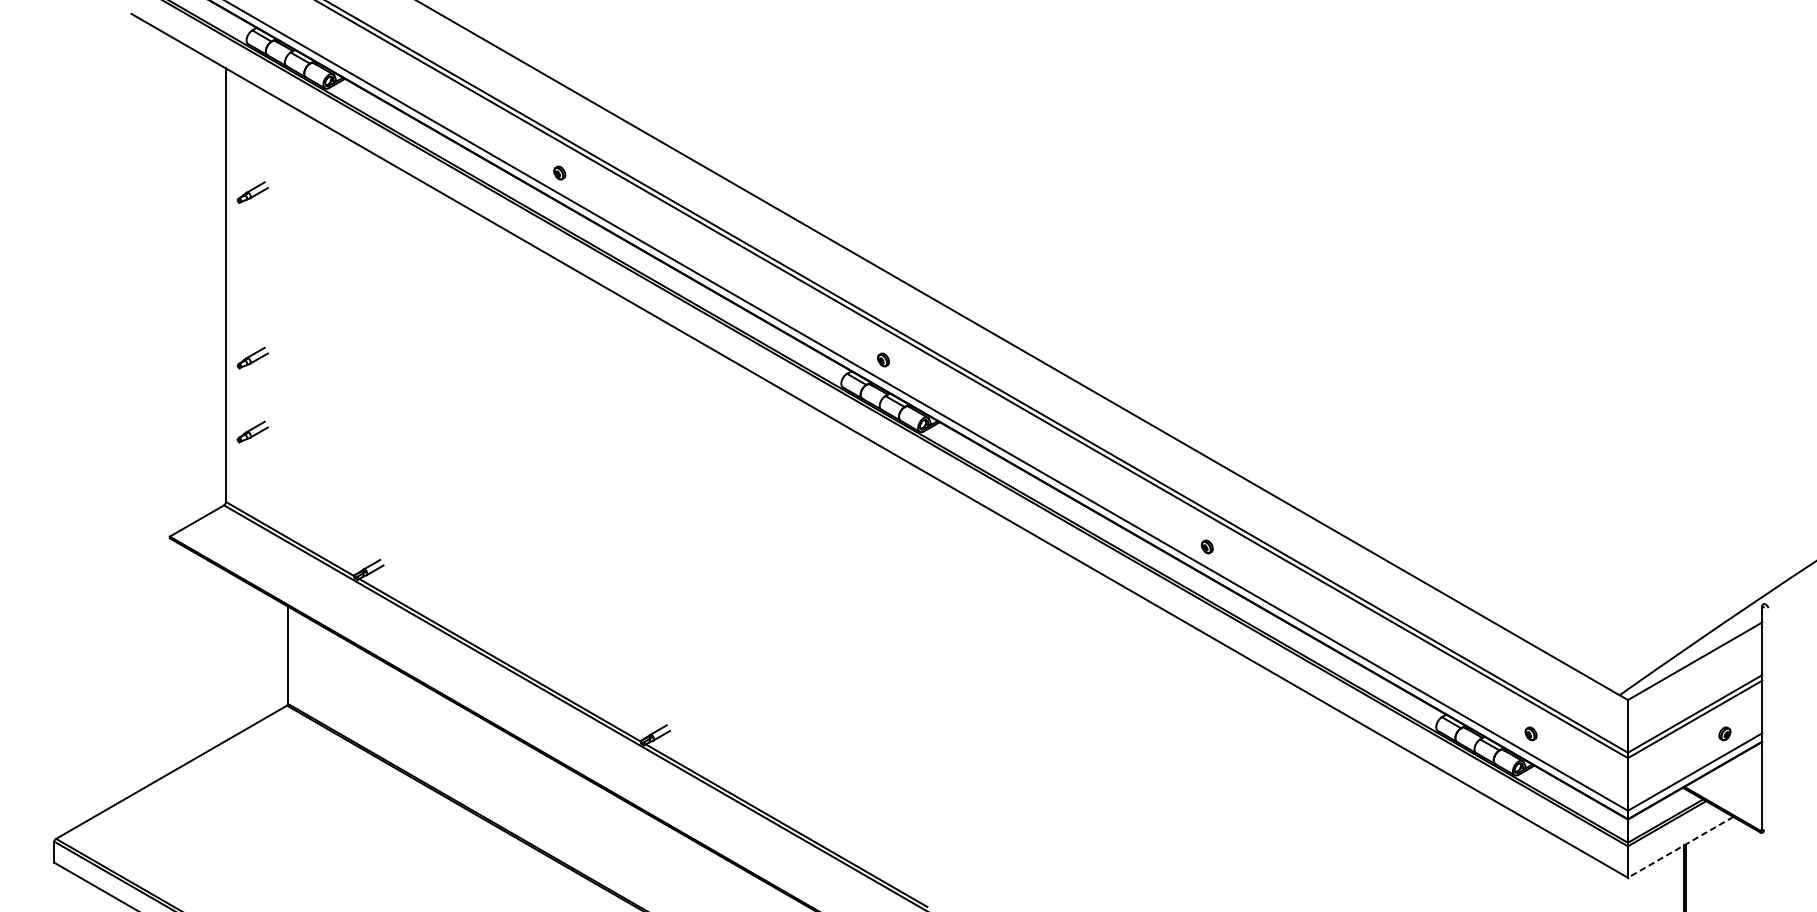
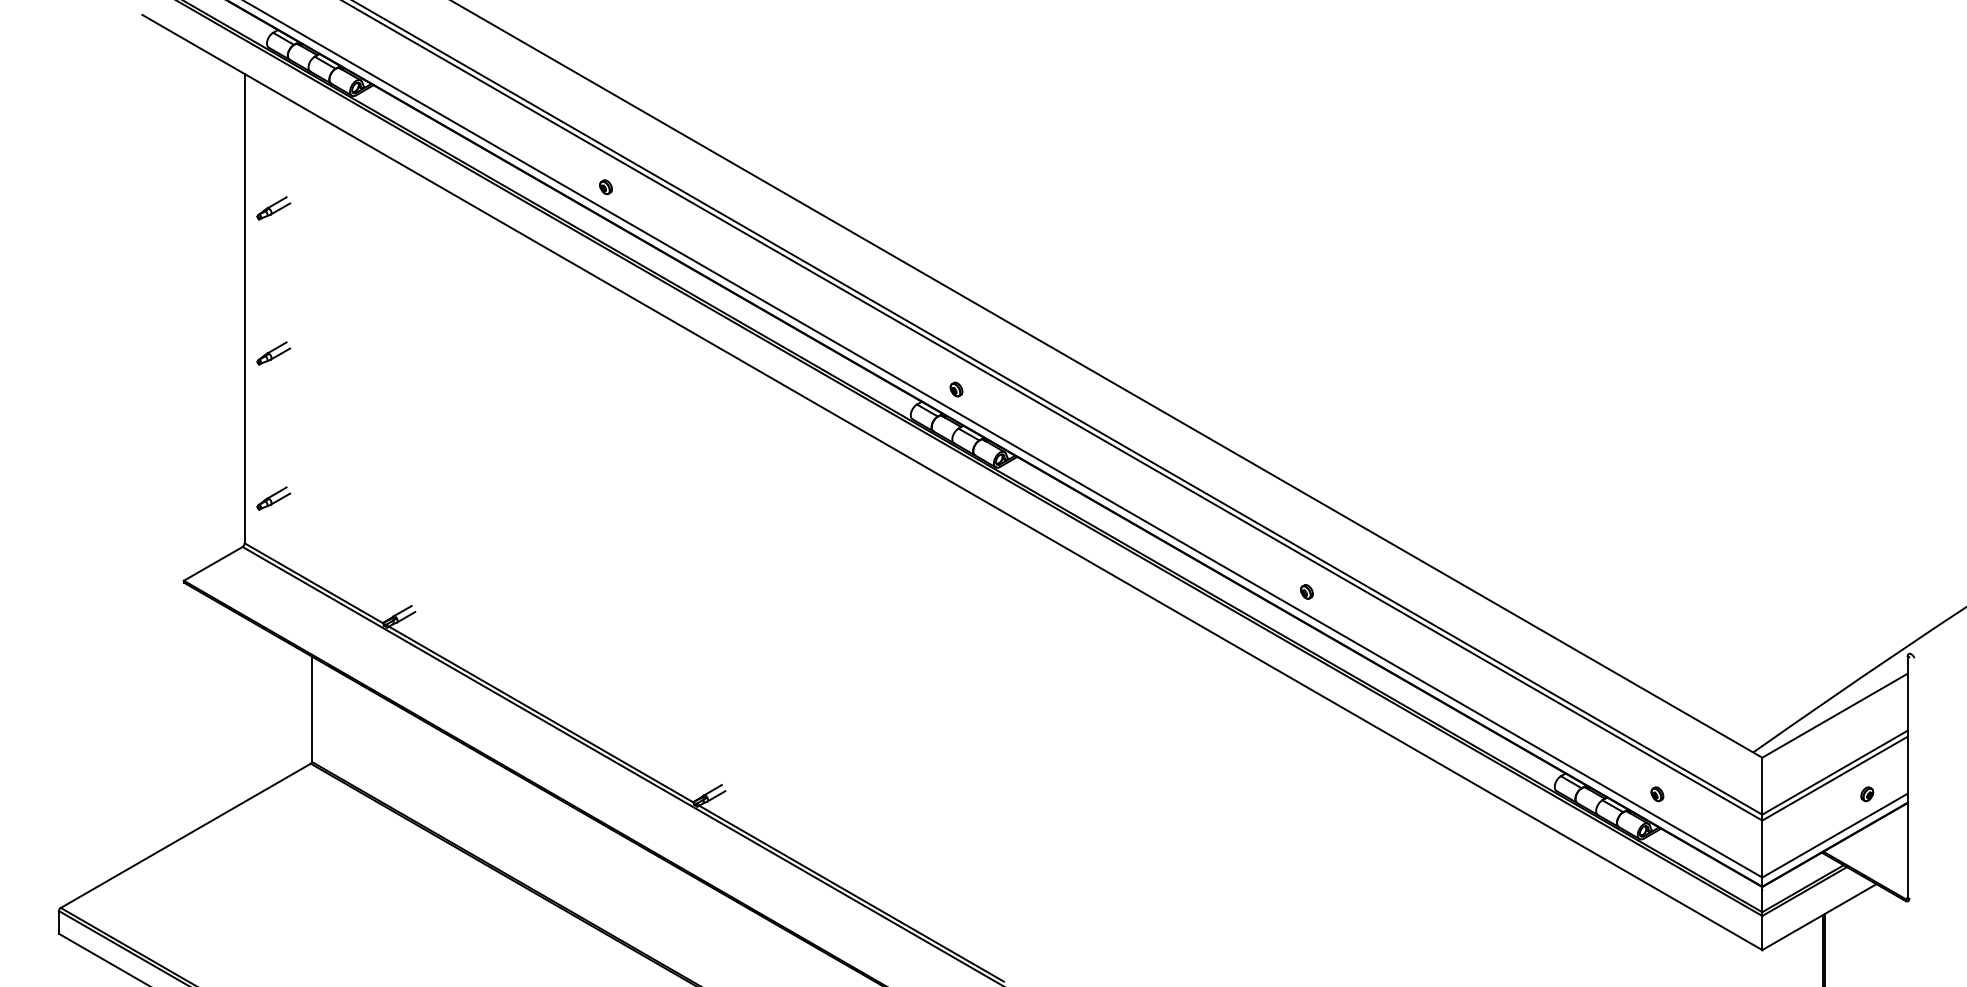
part: (252, 358) -> (273, 353), moved
part: (252, 431) -> (273, 498), moved
line: (1680, 847) -> (1819, 917), dashed -> solid

